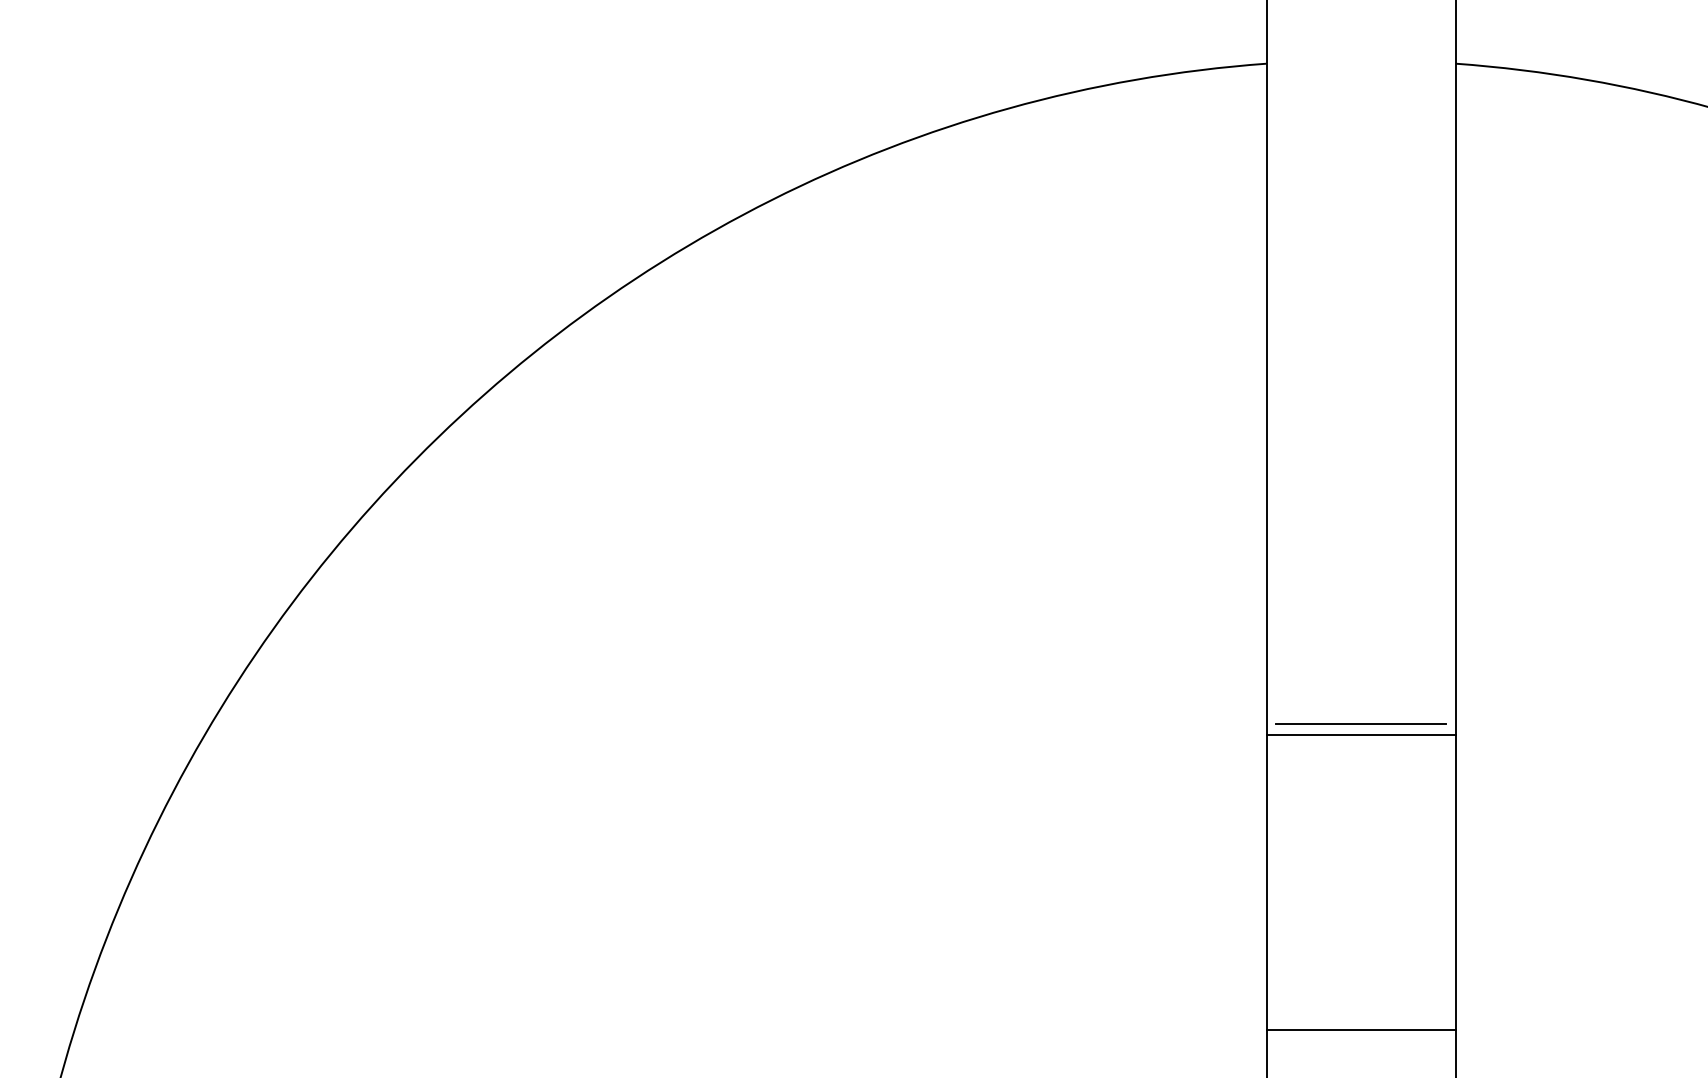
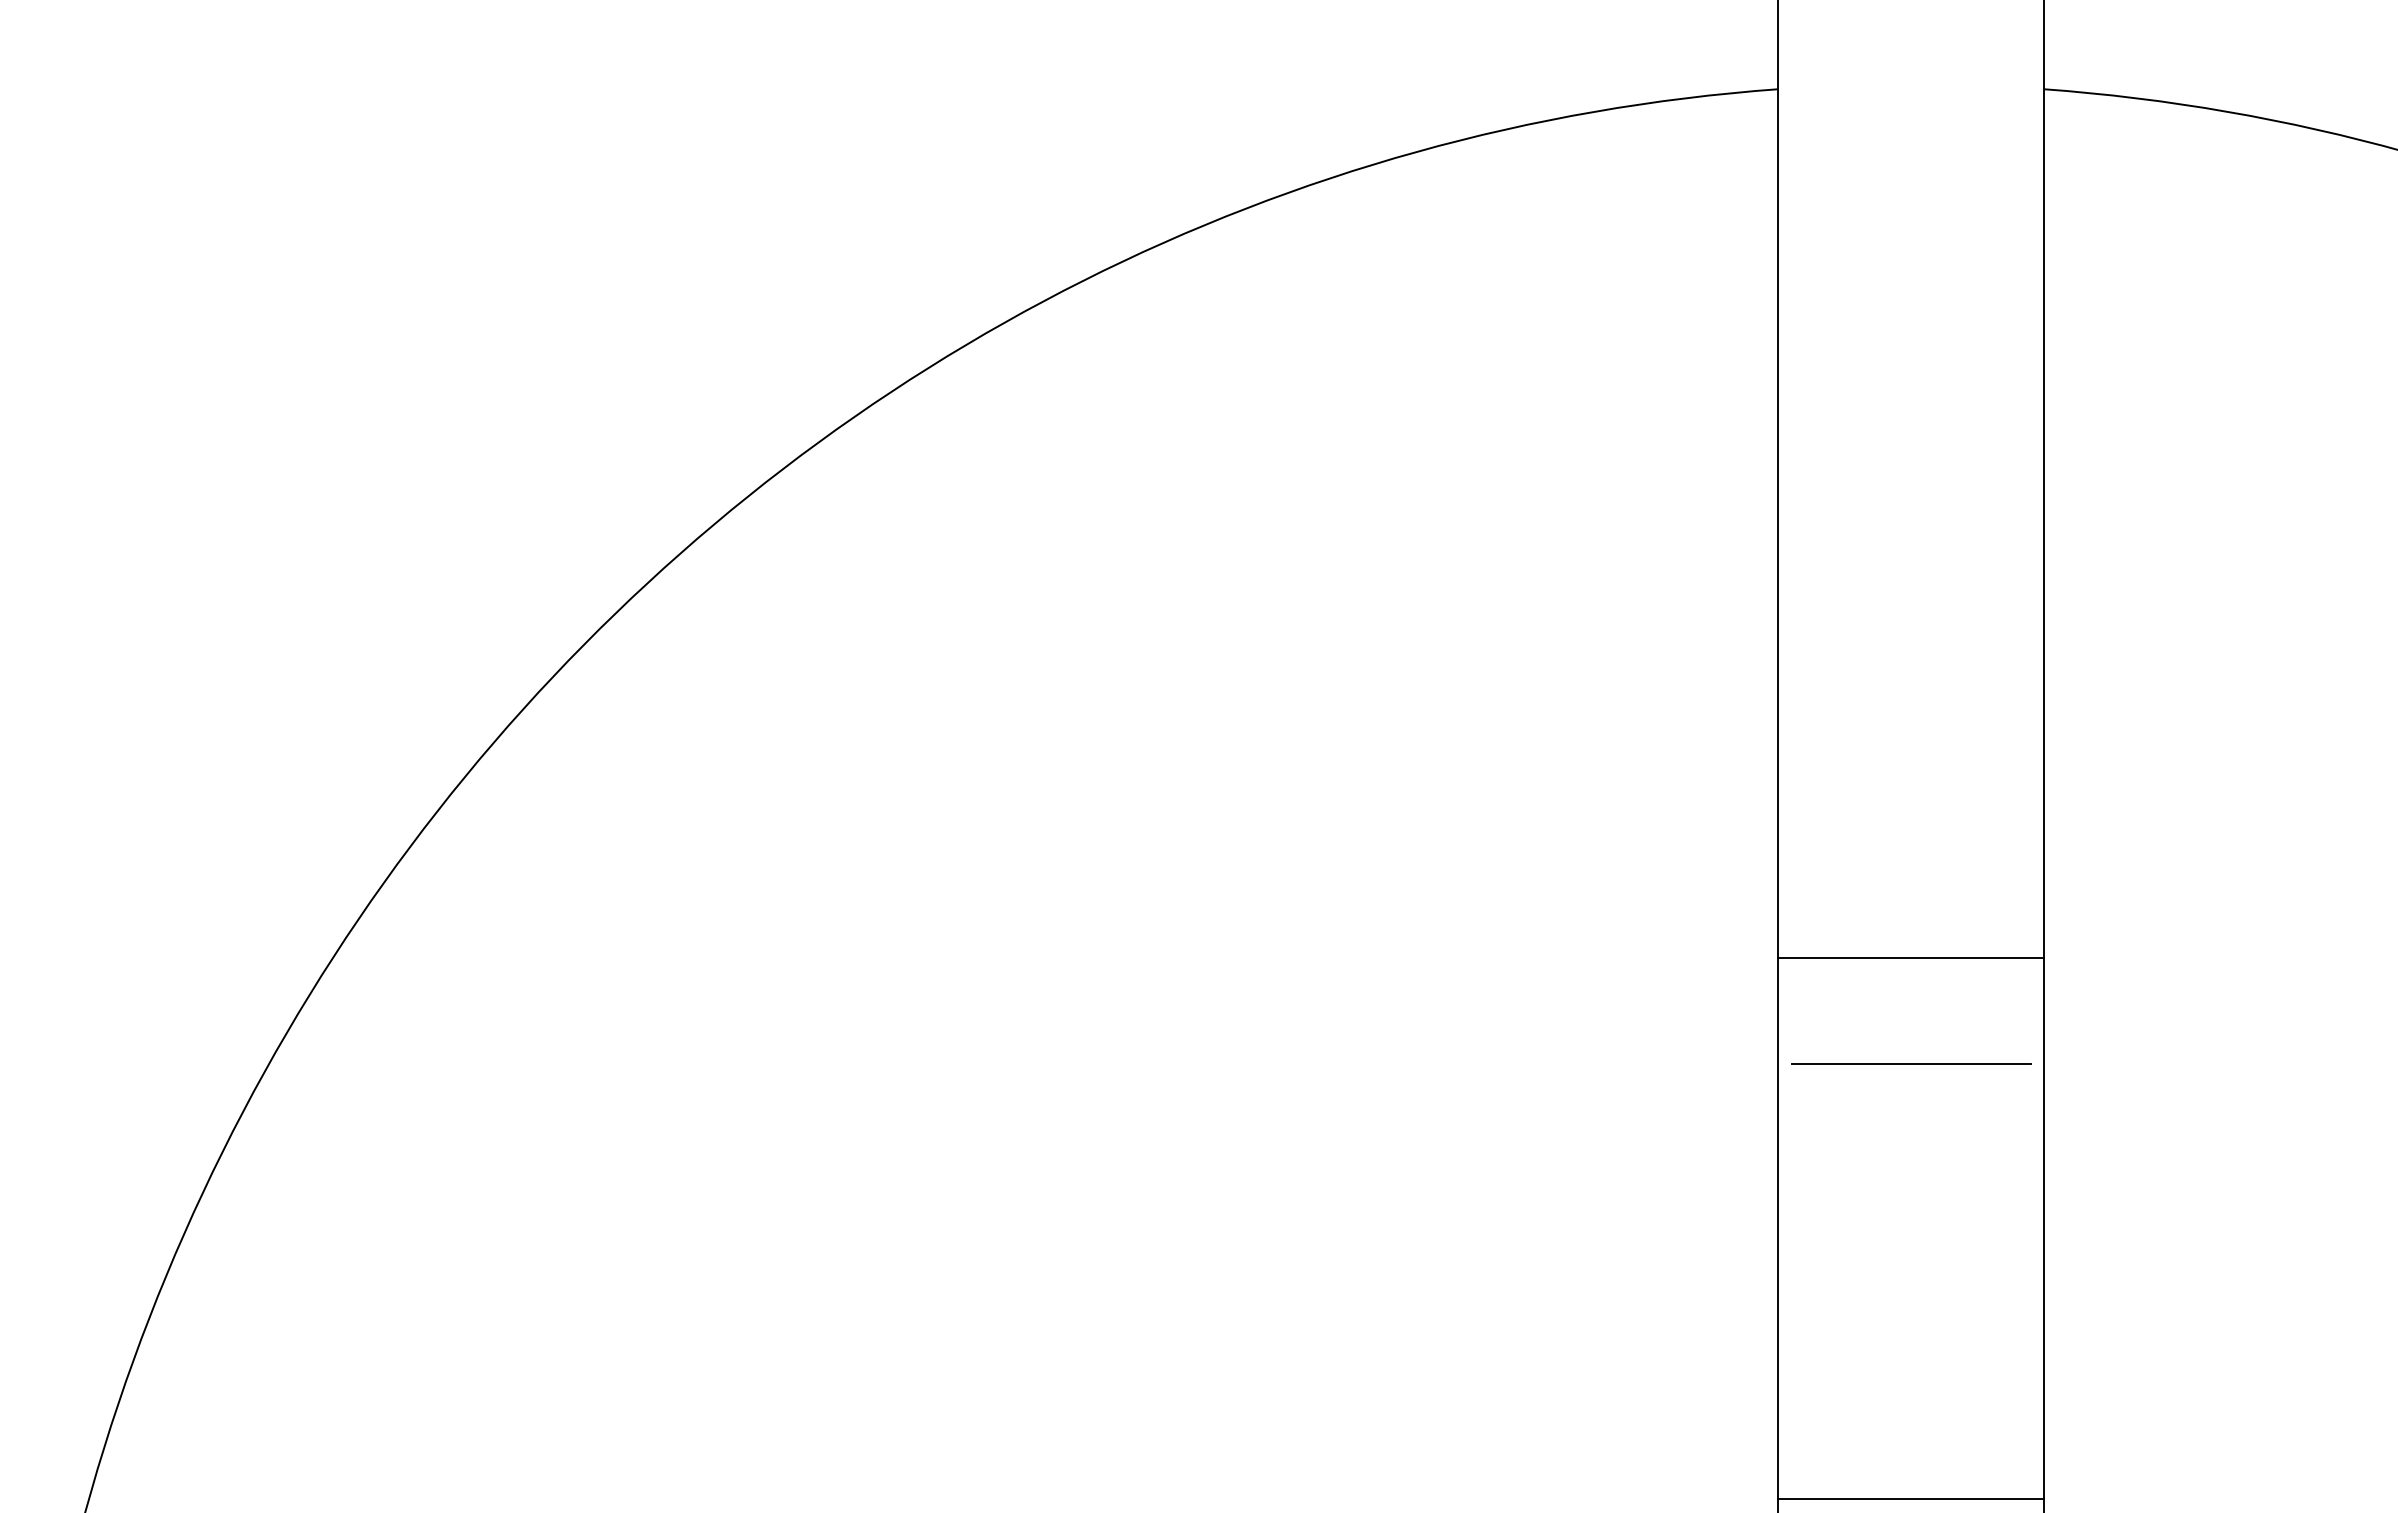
line: (1361, 724) -> (1911, 1063), moved
line: (1360, 734) -> (1910, 958), moved
line: (1360, 1030) -> (1910, 1499), moved

